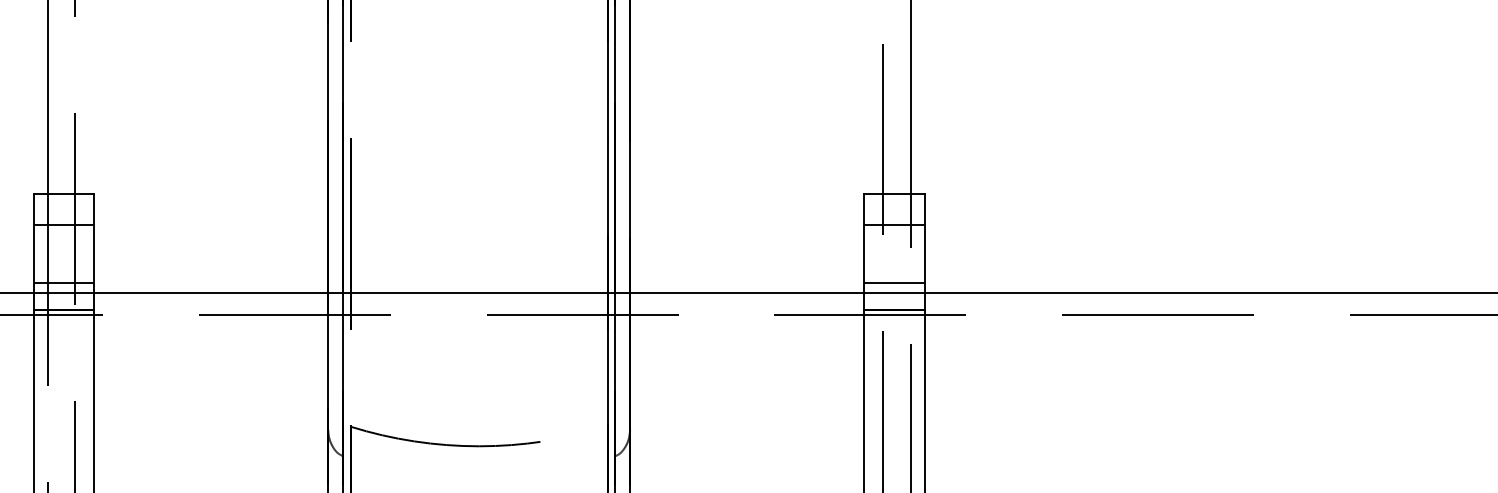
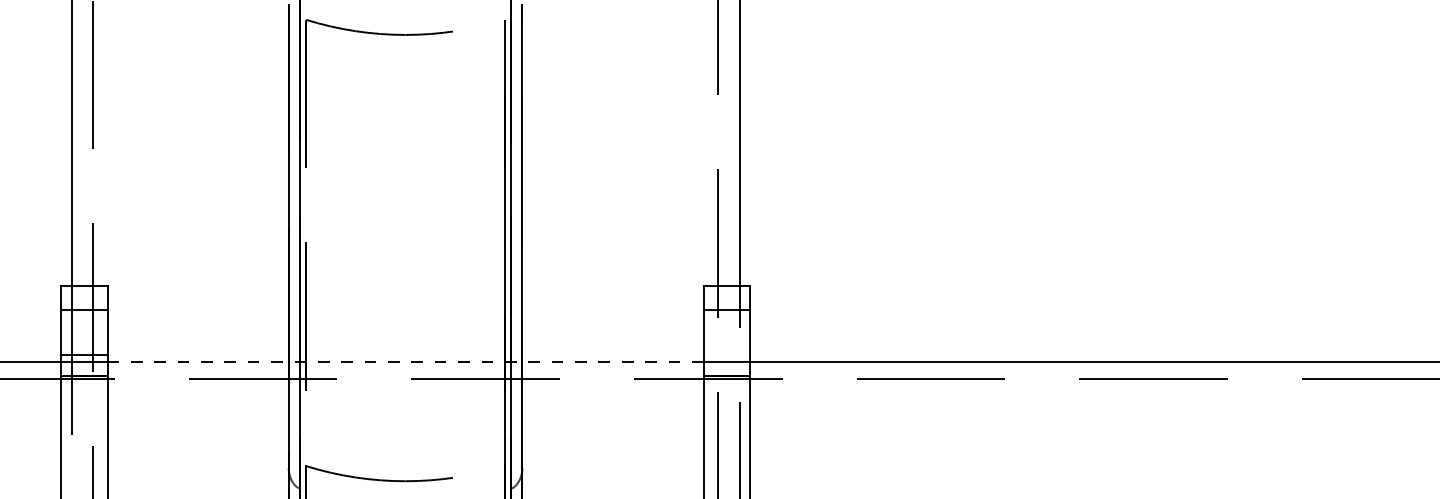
line: (893, 282) -> (726, 354), removed
line: (479, 292) -> (405, 362), solid -> dashed

